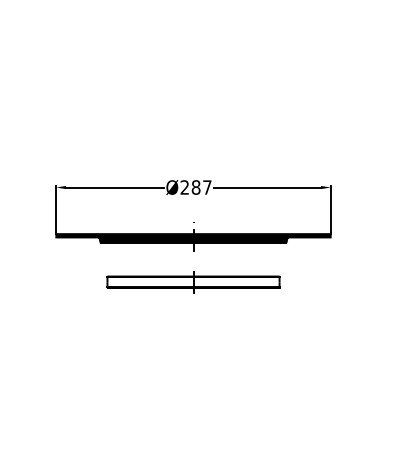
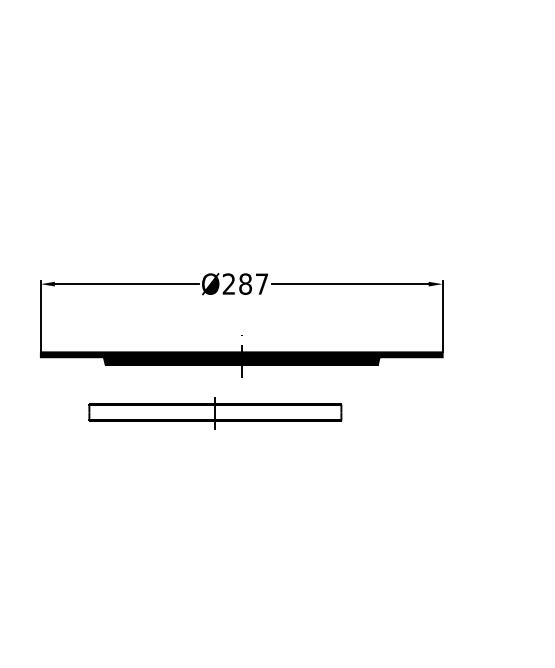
part: (193, 282) -> (215, 412), moved

